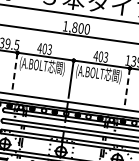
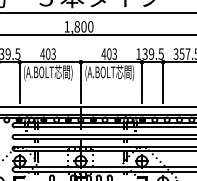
line: (14, 71) -> (19, 82), dashed -> solid
line: (126, 86) -> (141, 82), dashed -> solid

